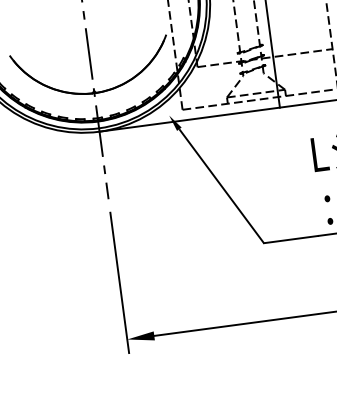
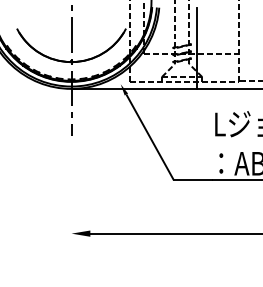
line: (119, 283) -> (71, 194), removed

